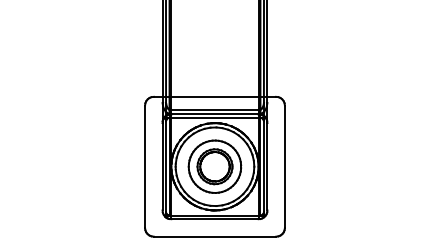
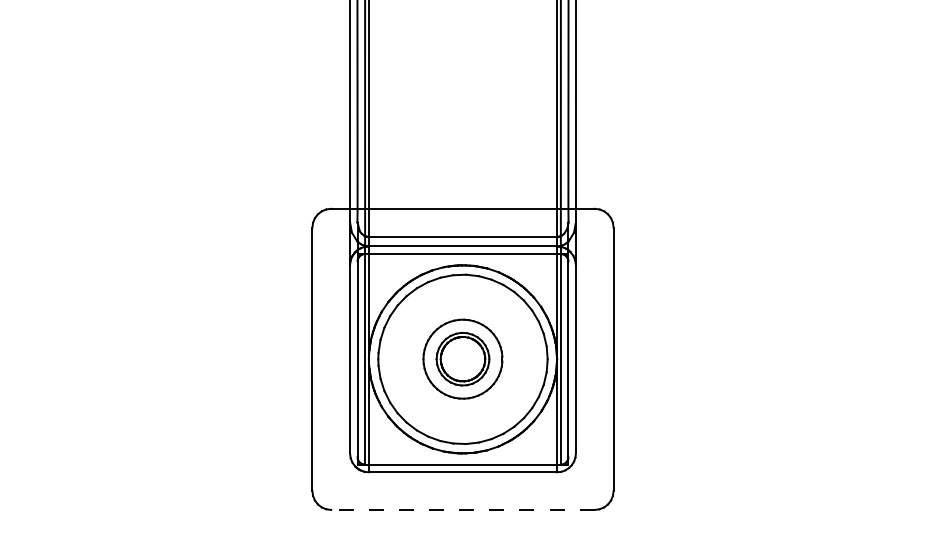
part: (214, 166) -> (461, 358), size x0.7
line: (214, 236) -> (461, 509), solid -> dashed

